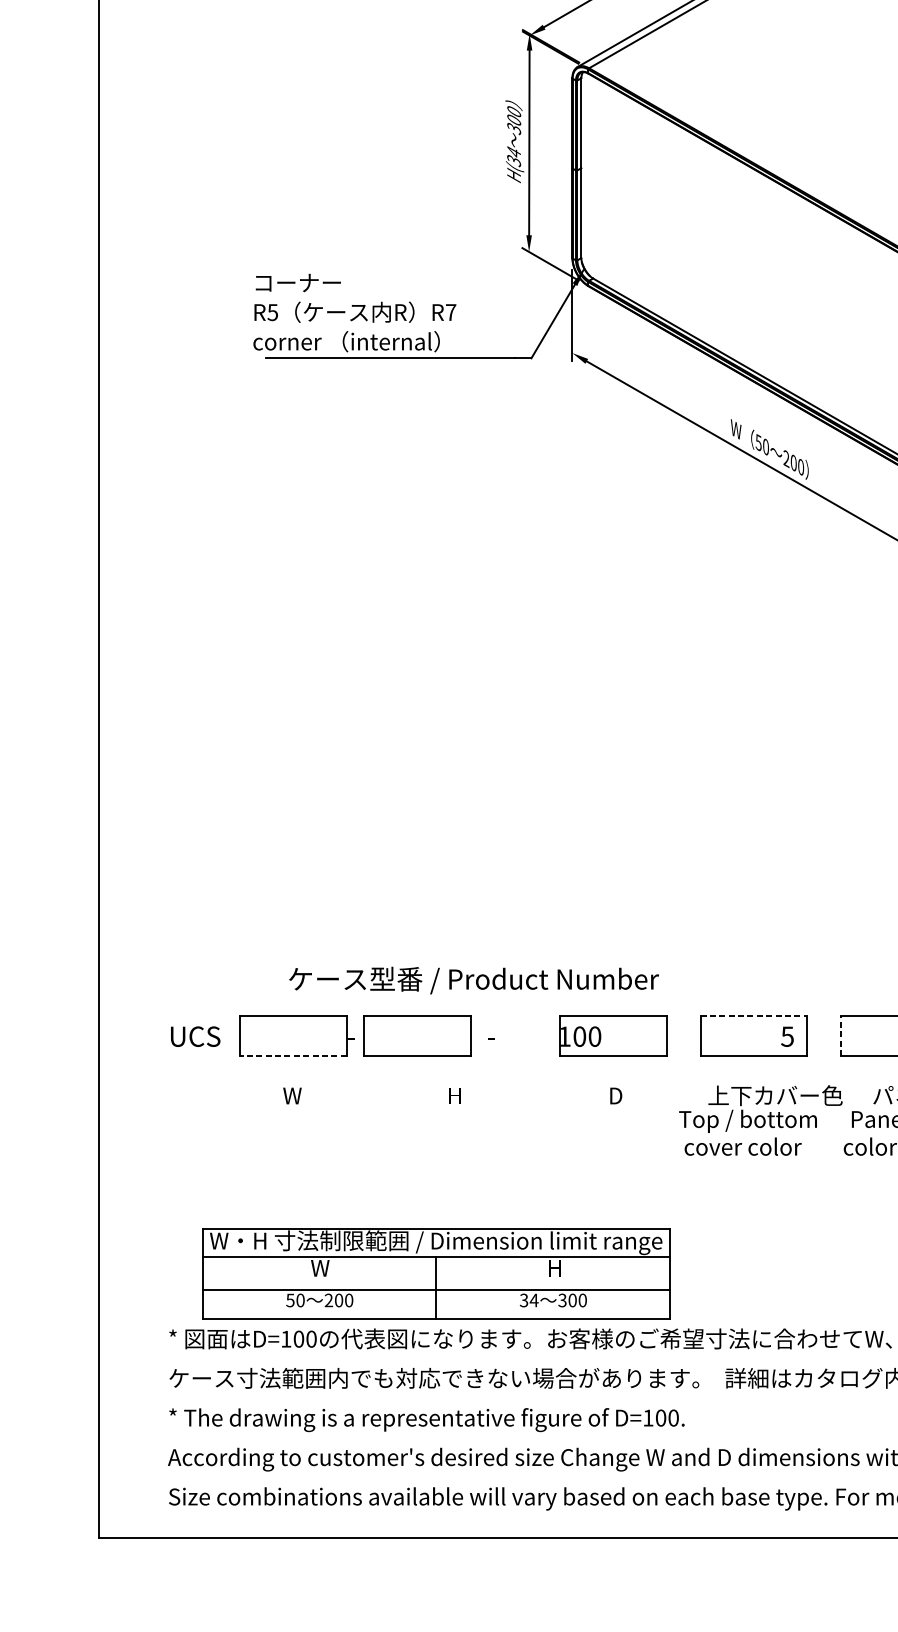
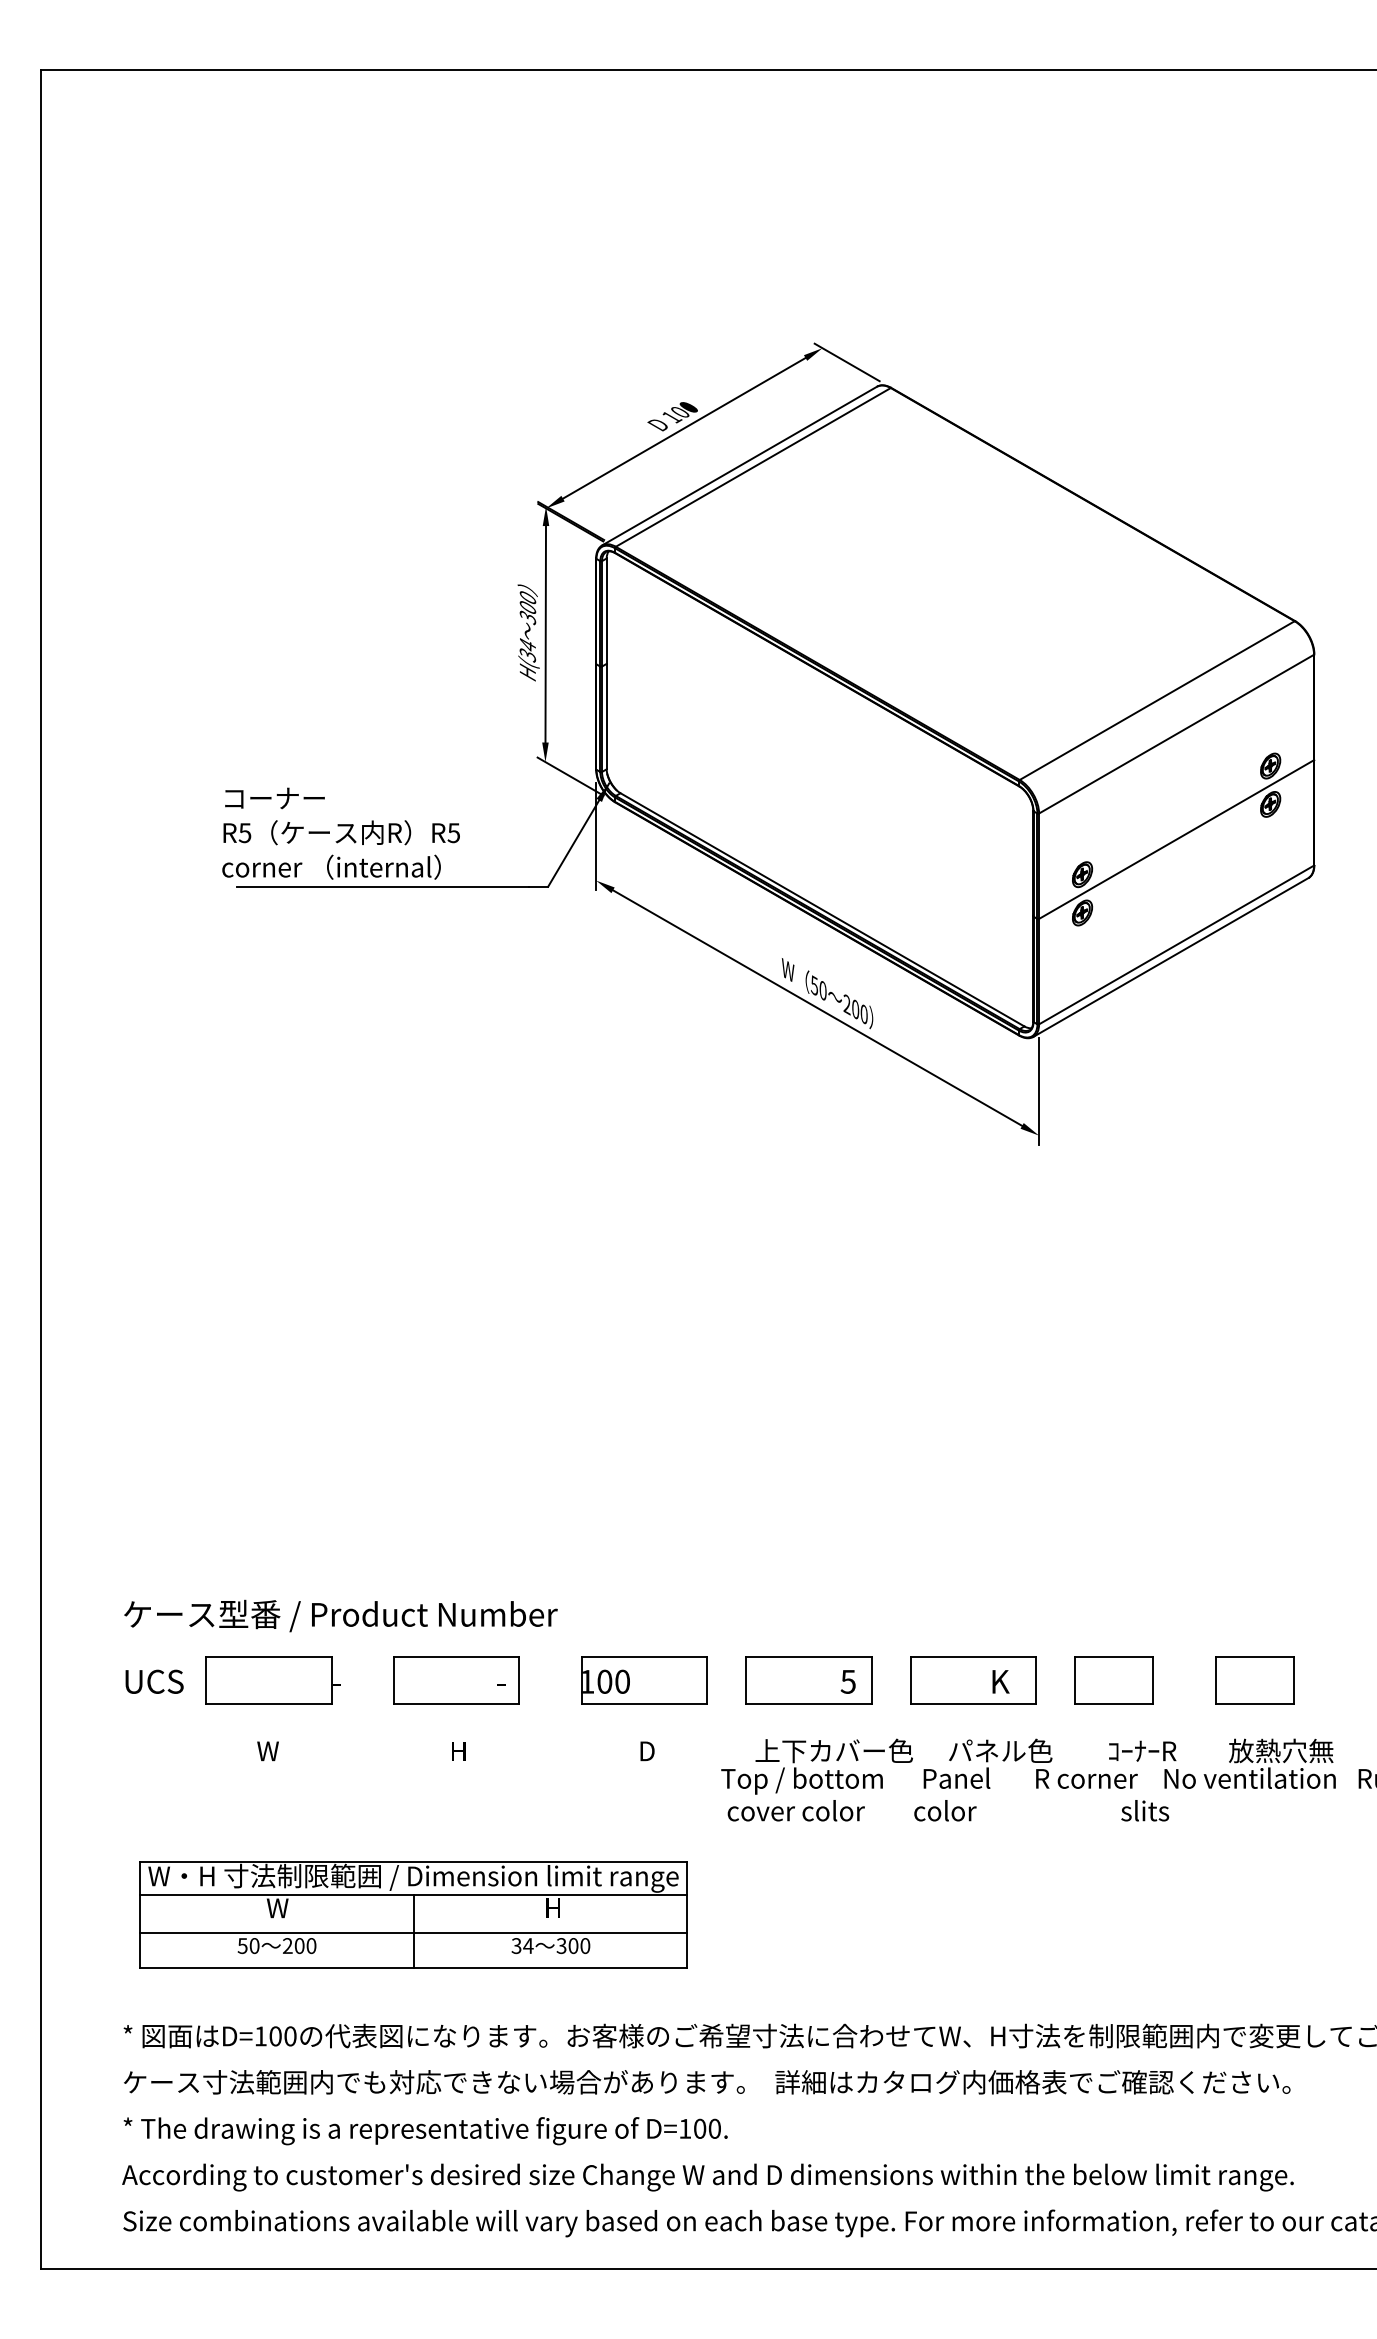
text: (450, 312) -> (453, 833), R7 -> R5
text: (473, 980) -> (340, 1615), moved
line: (753, 1015) -> (808, 1657), dashed -> solid
part: (417, 1035) -> (456, 1680), moved
line: (840, 1035) -> (910, 1680), dashed -> solid
line: (293, 1056) -> (269, 1704), dashed -> solid
part: (436, 1273) -> (413, 1914), moved

